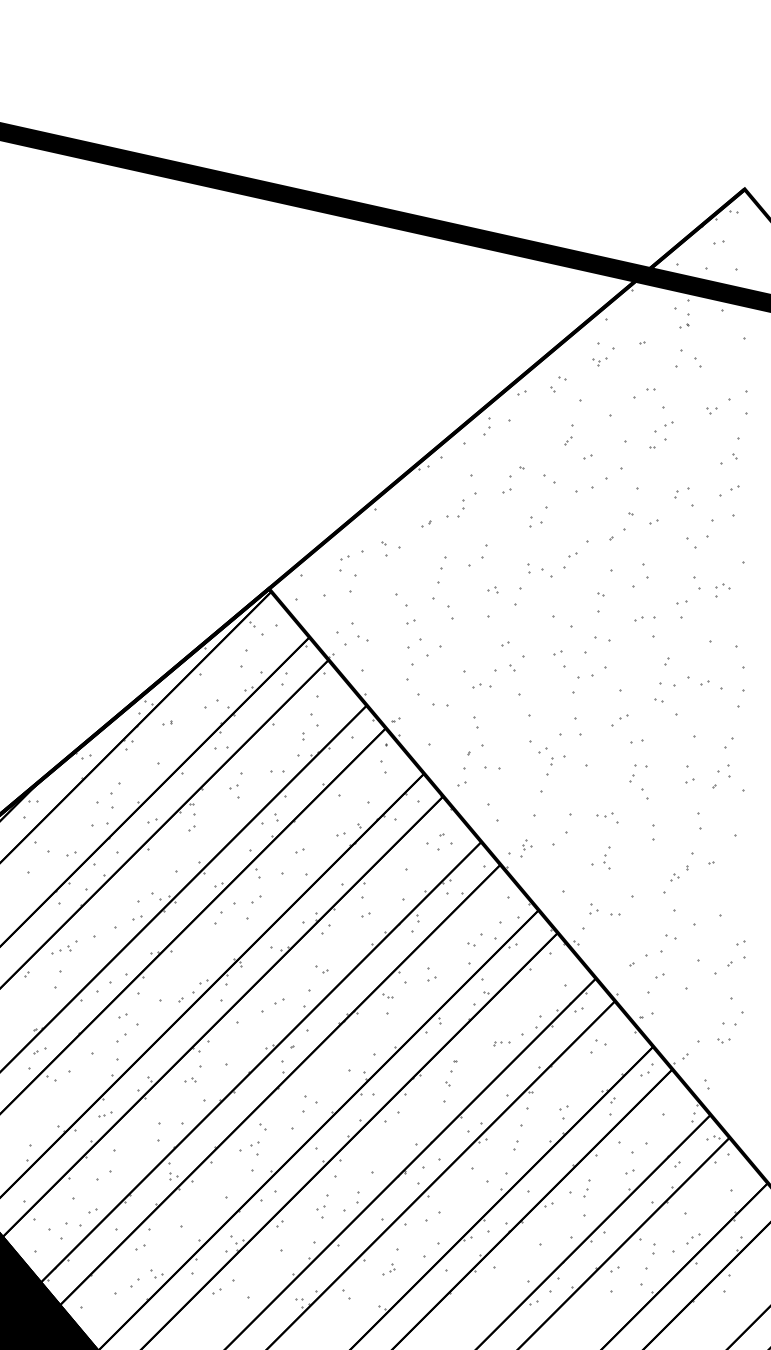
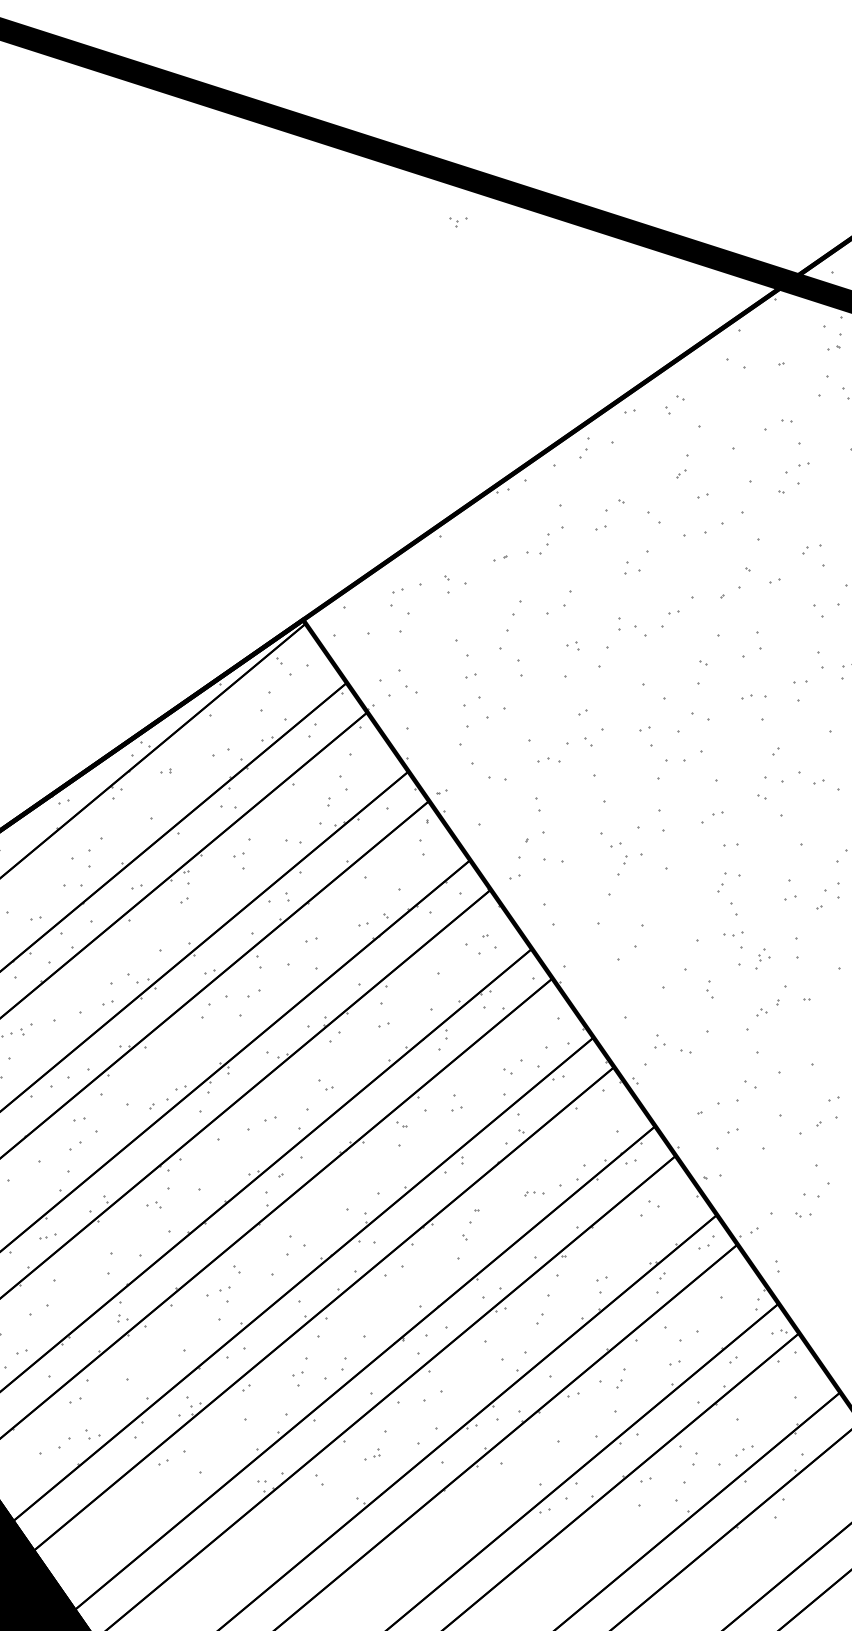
part: (599, 361) -> (458, 222), moved
part: (604, 814) -> (733, 933), moved
part: (526, 848) -> (763, 959), moved
part: (606, 861) -> (709, 988), moved

